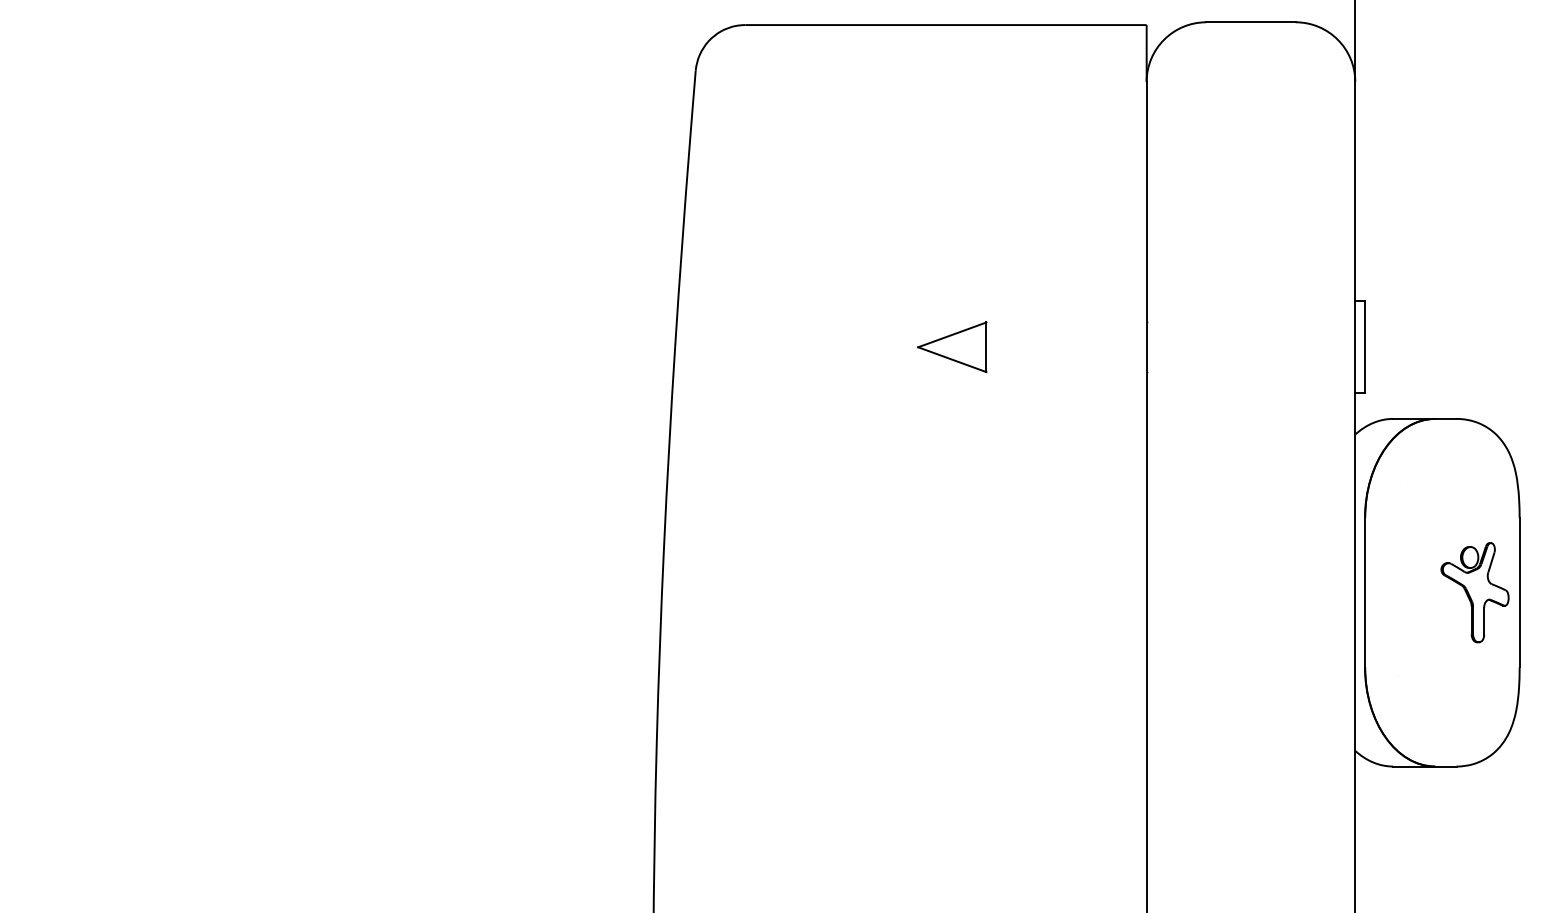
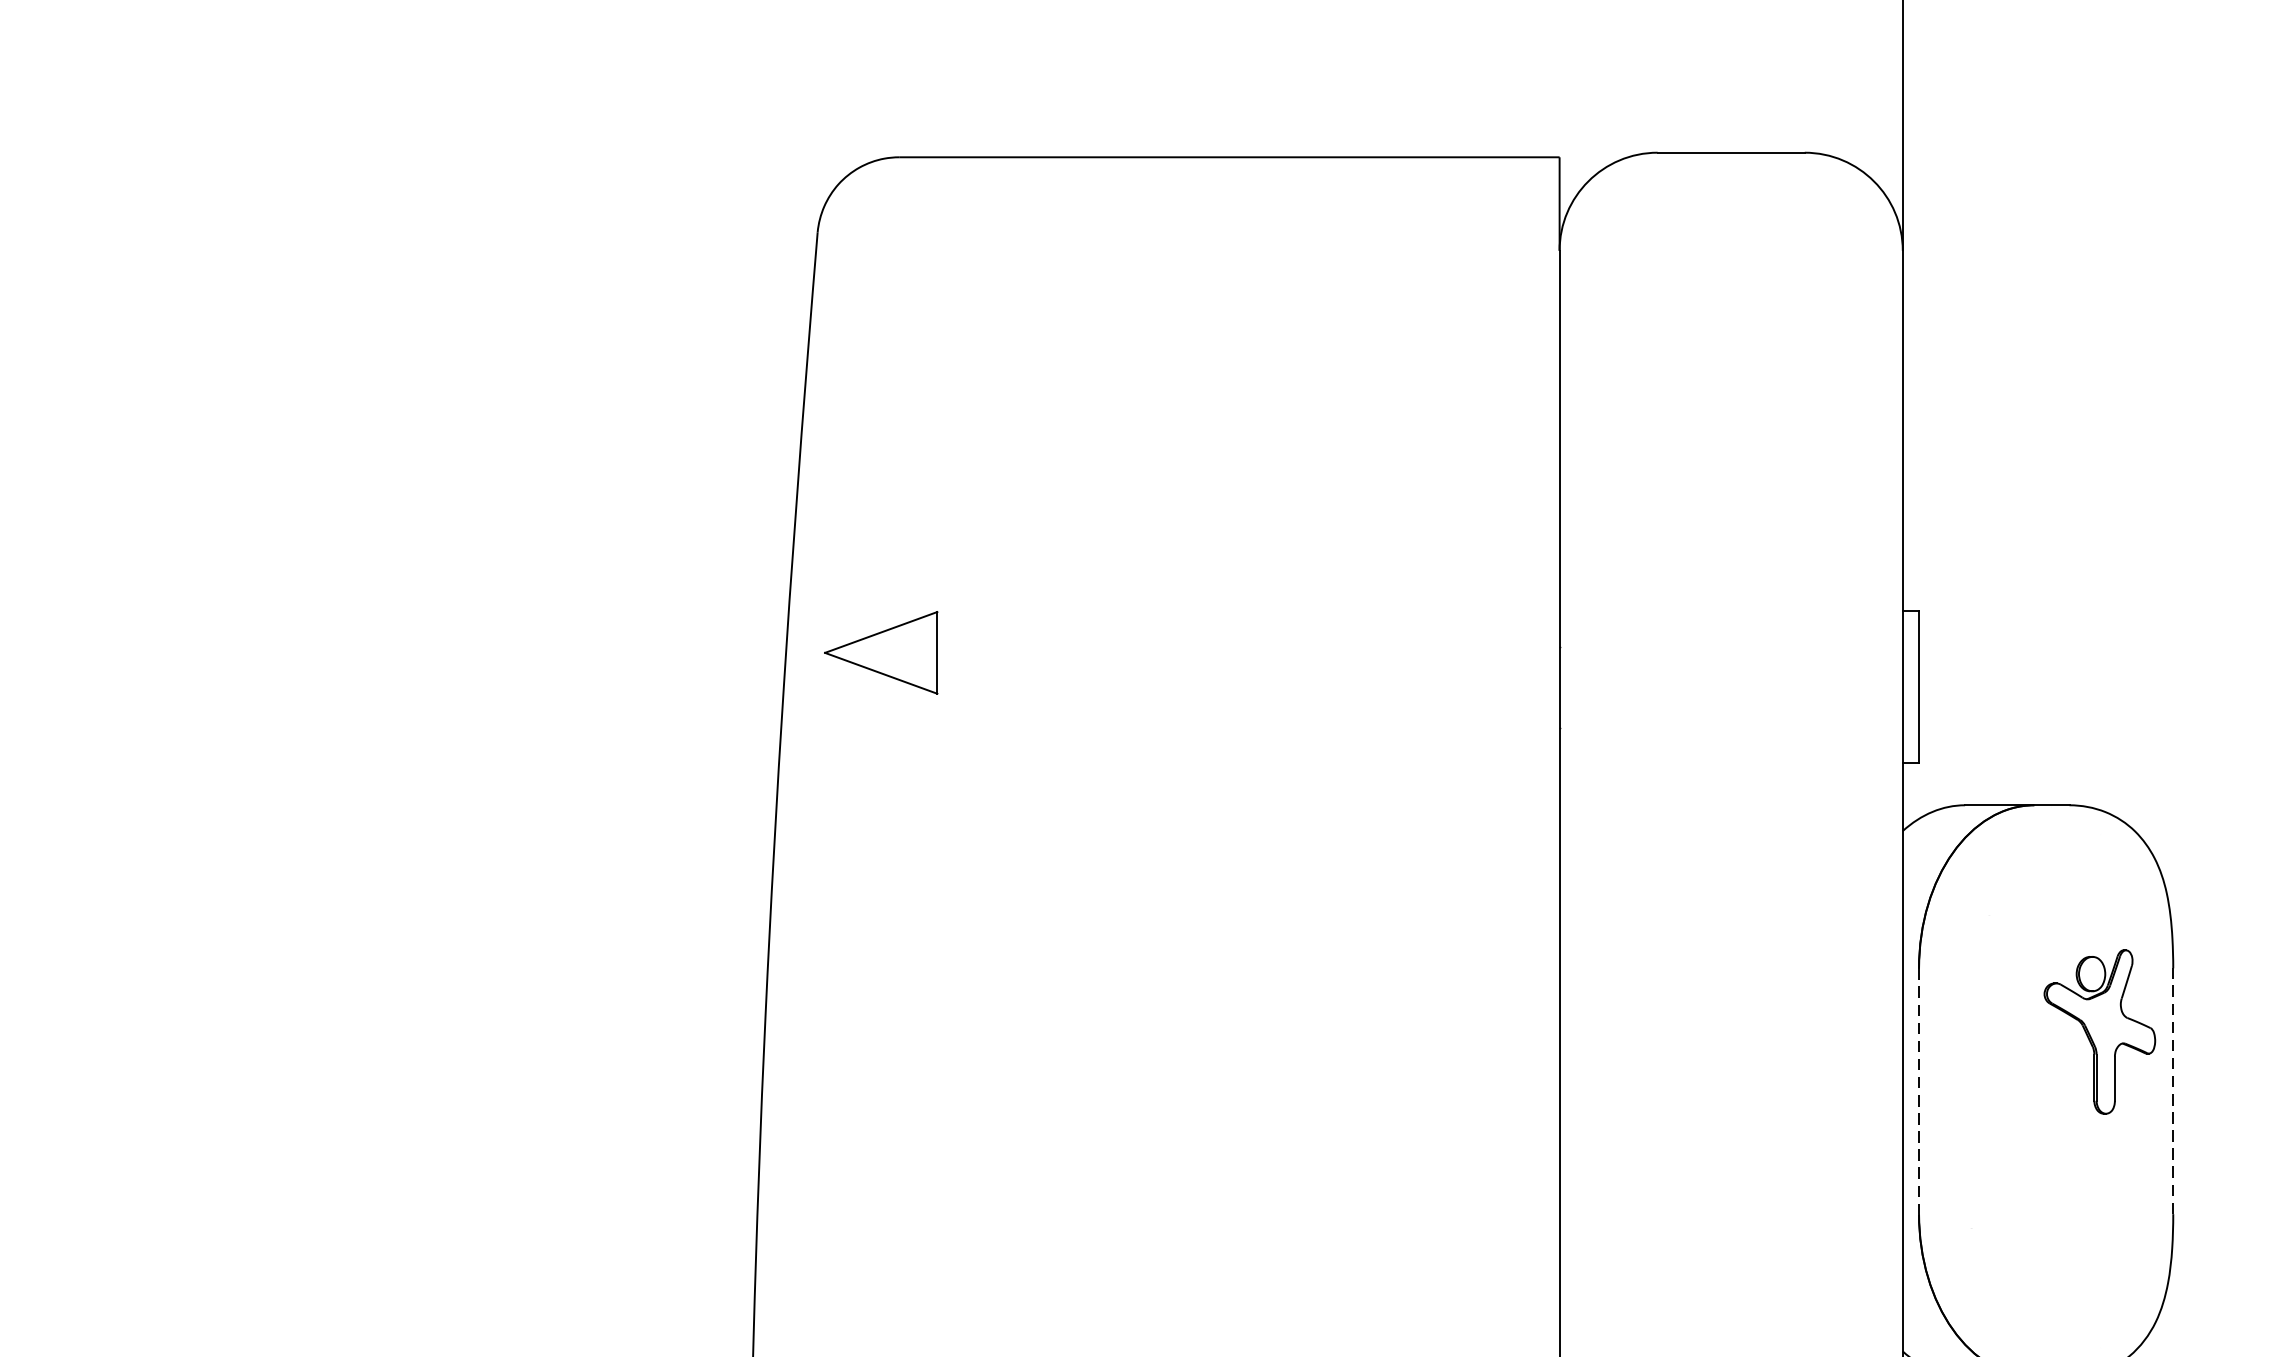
part: (952, 347) -> (881, 653), moved
line: (1365, 592) -> (1919, 1090), solid -> dashed
part: (1474, 592) -> (2098, 1031), moved
line: (1519, 592) -> (2173, 1090), solid -> dashed

